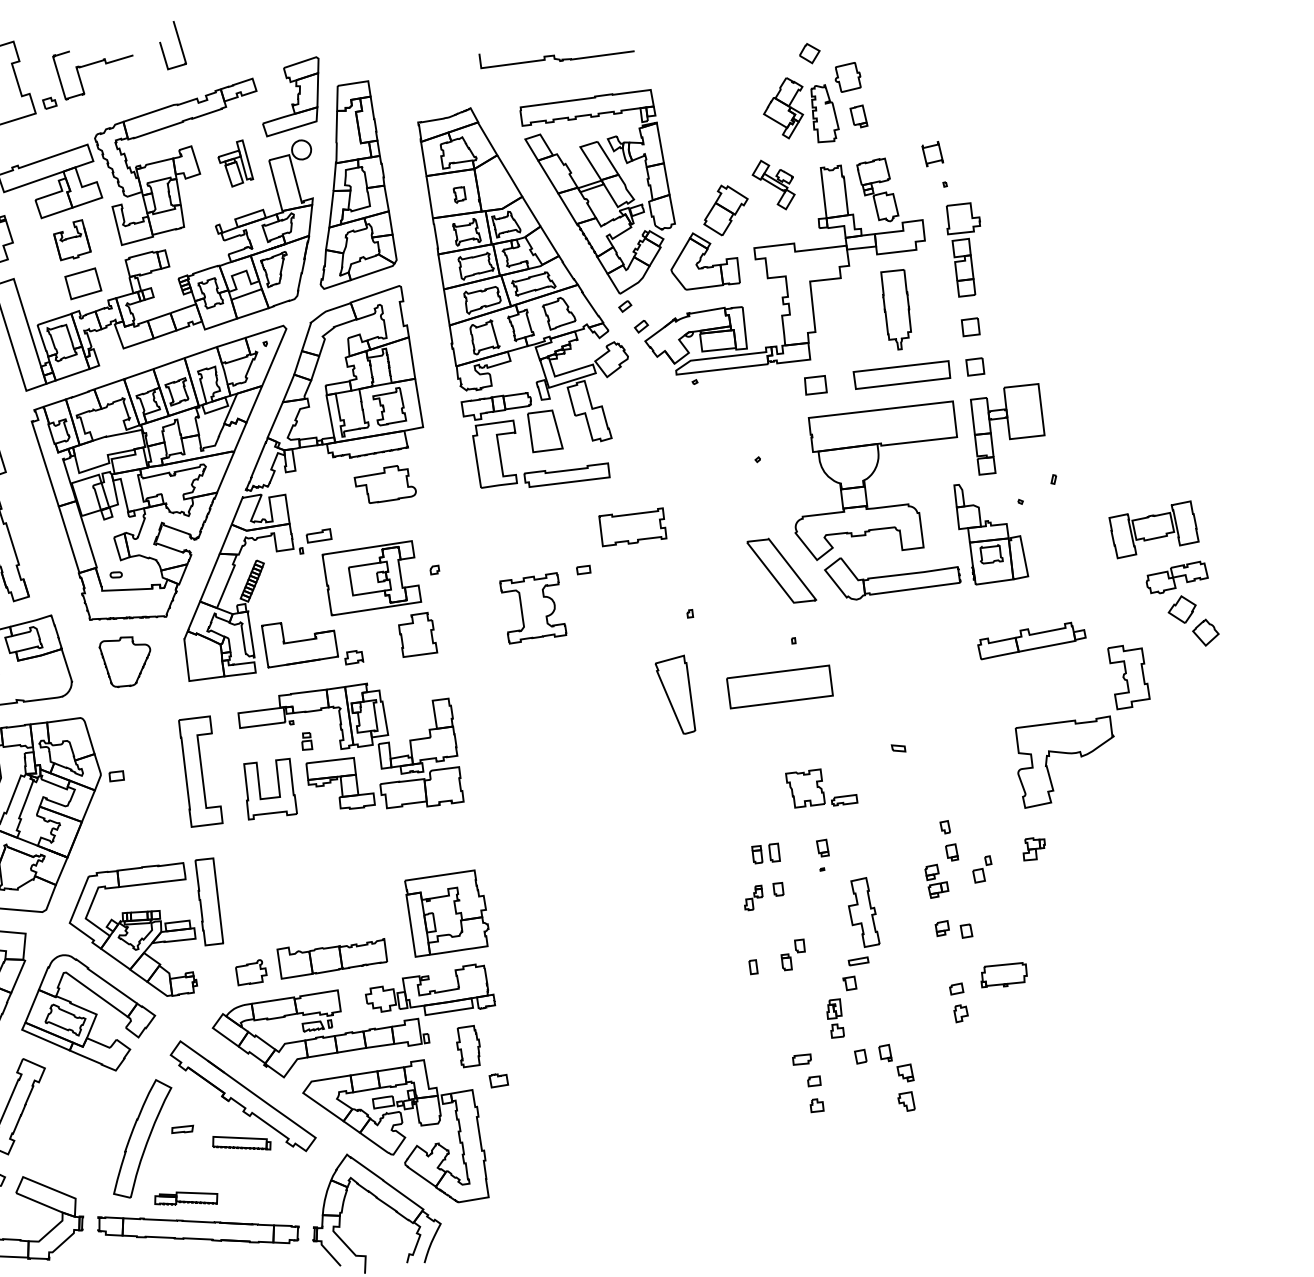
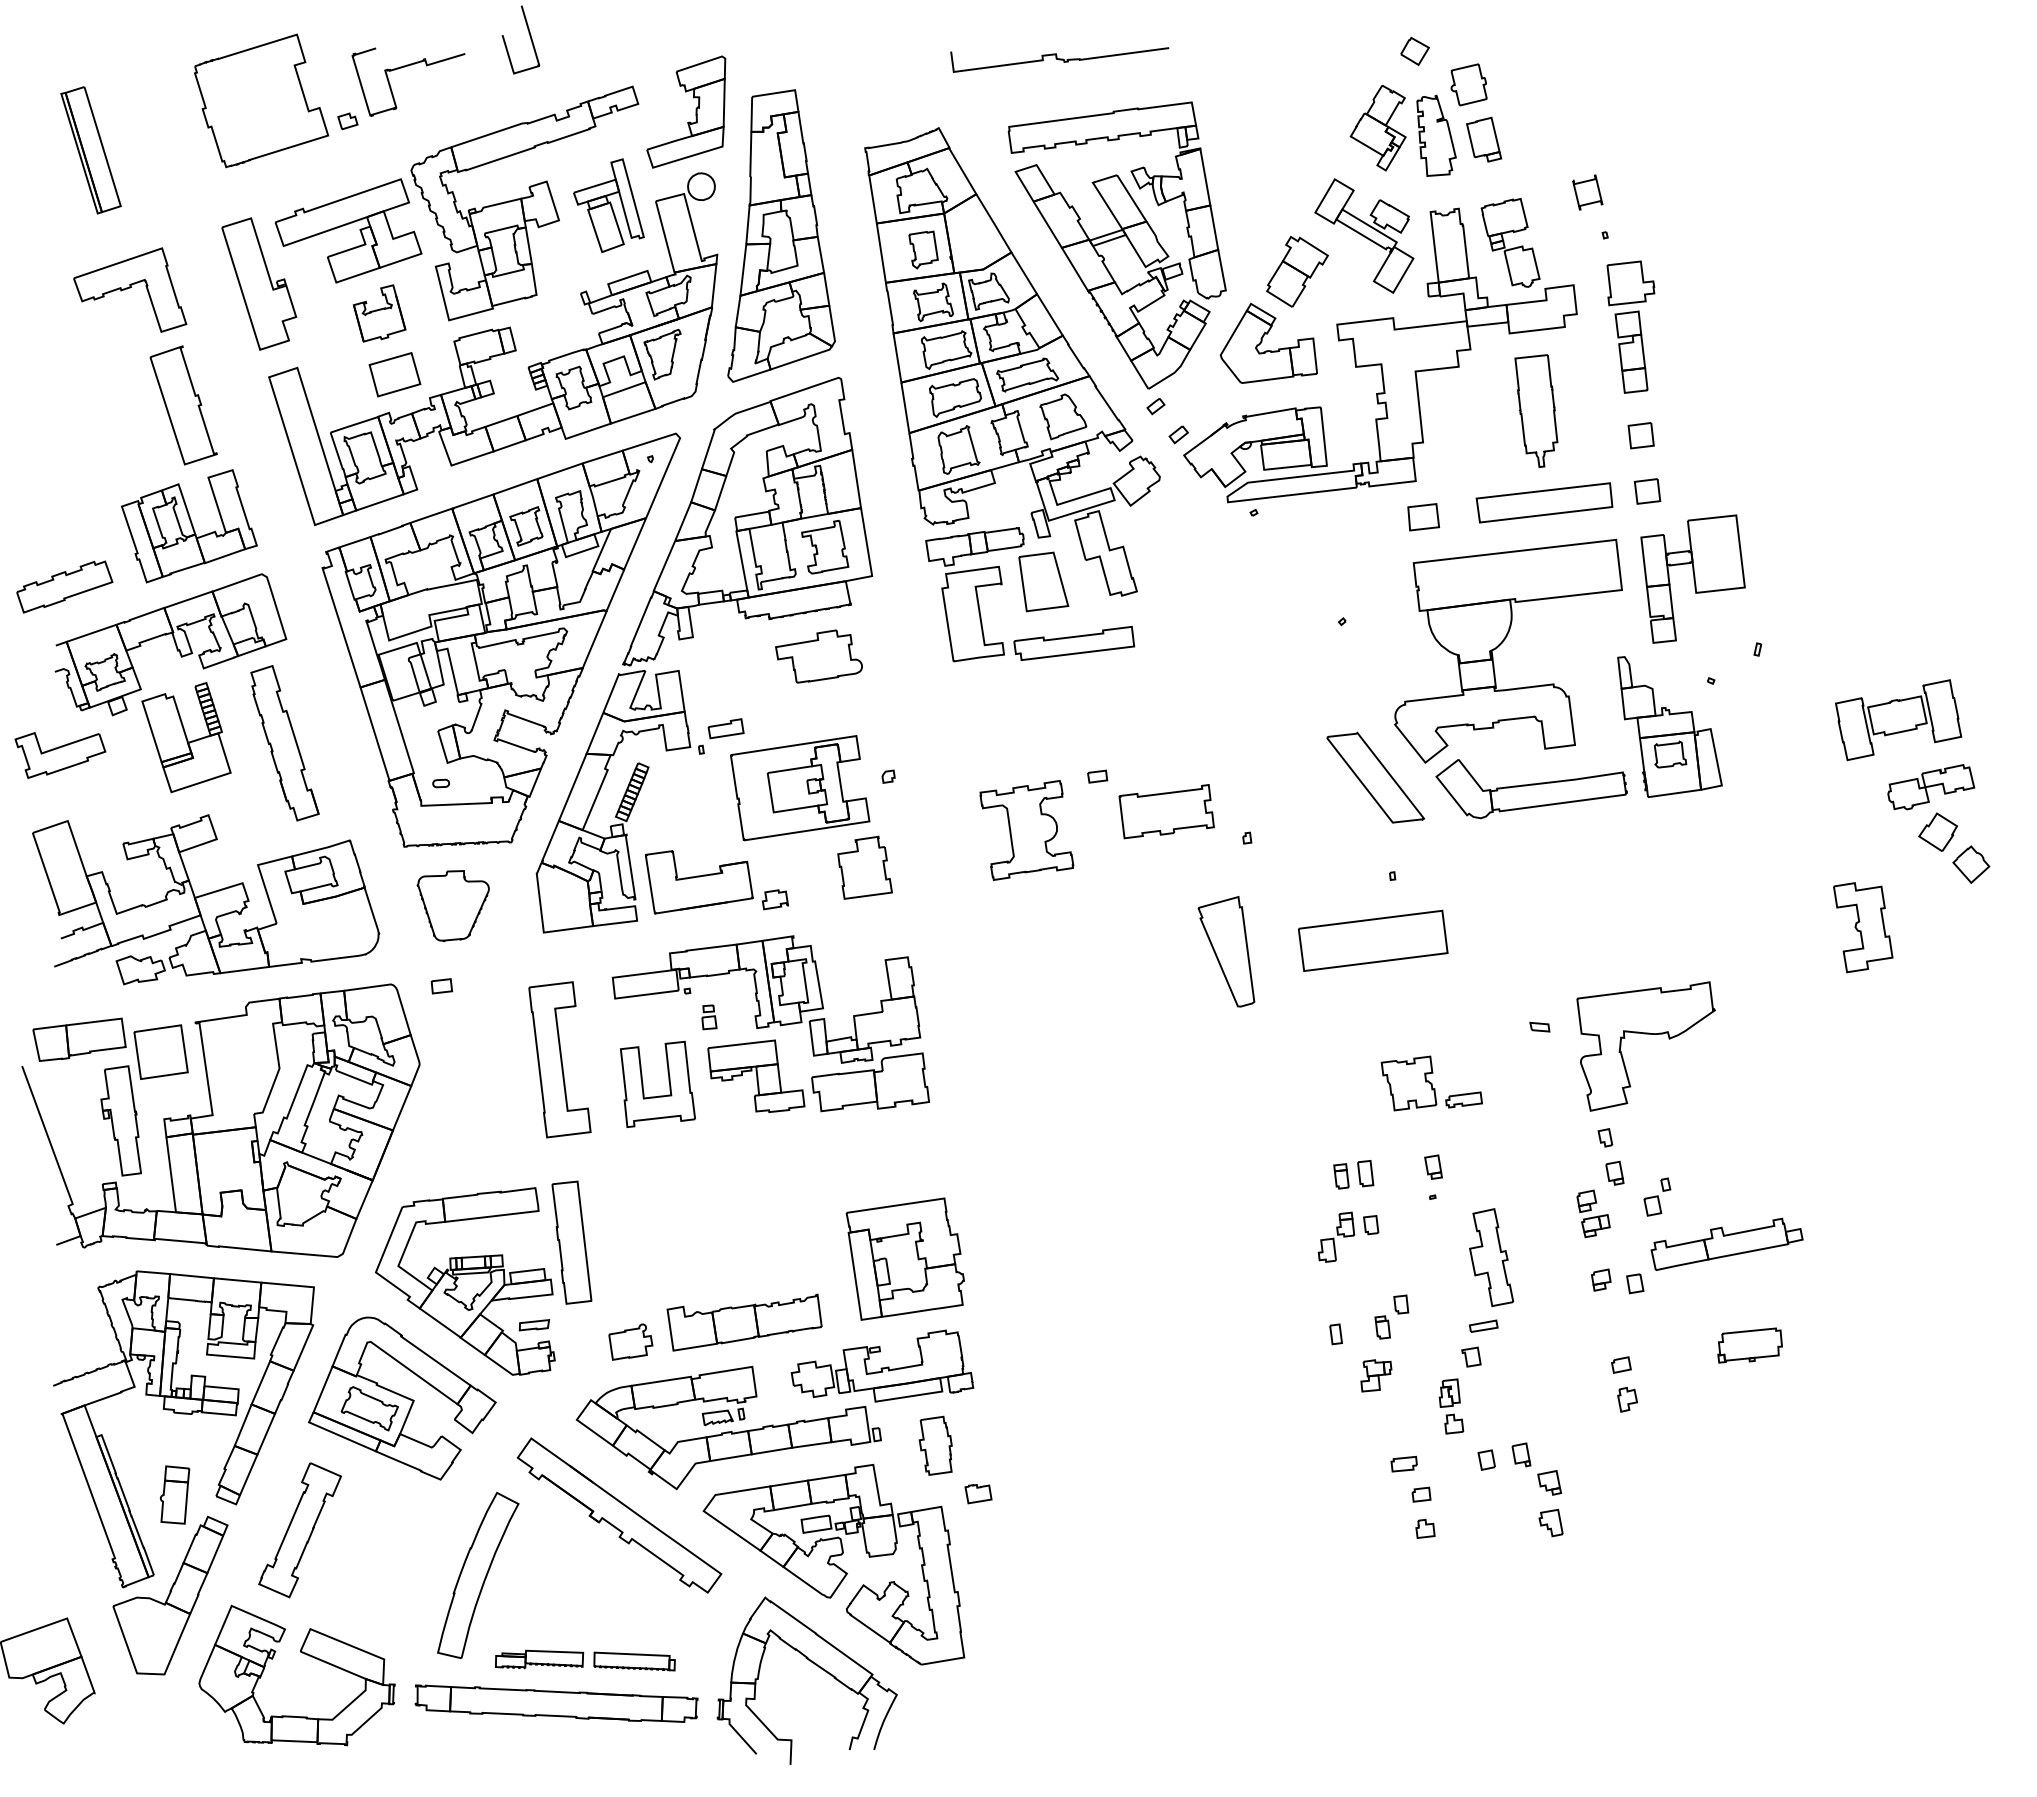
part: (859, 116) -> (1484, 139), size x1.43
part: (235, 163) -> (608, 205), size x1.43
part: (773, 184) -> (1364, 235), size x1.67
part: (459, 194) -> (923, 249), size x1.67
part: (632, 527) -> (1166, 811), moved
part: (1031, 640) -> (1726, 1243), moved
part: (1064, 753) -> (1645, 1034), moved
part: (116, 776) -> (441, 986), moved
part: (1034, 849) -> (1376, 1375), moved
part: (753, 897) -> (1336, 1236), size x1.43
part: (1003, 975) -> (1749, 1345), moved
part: (182, 1129) -> (534, 1325), moved
part: (241, 1143) -> (634, 1661), moved

